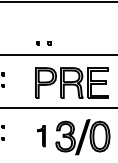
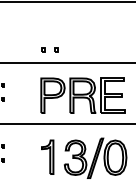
part: (41, 135) -> (47, 156), size x1.43

